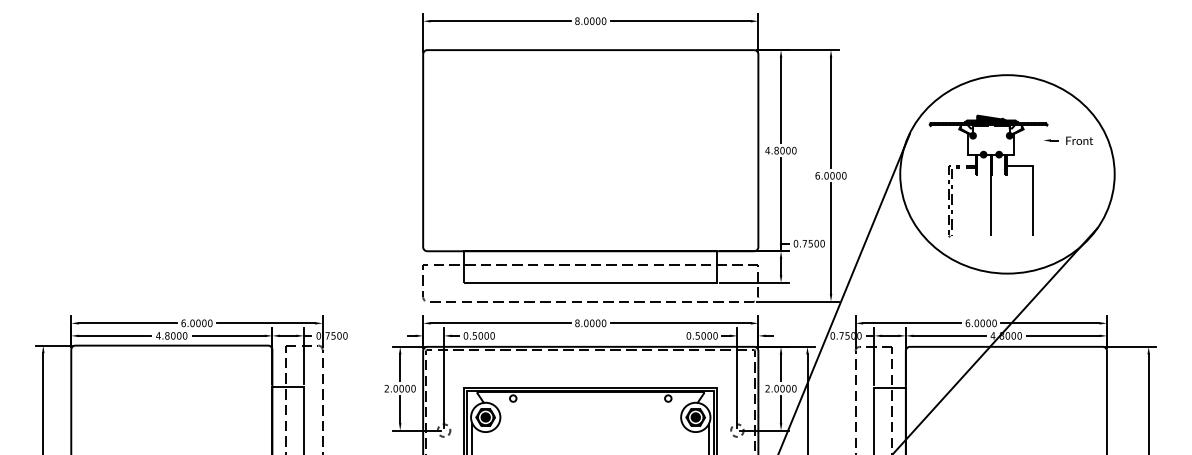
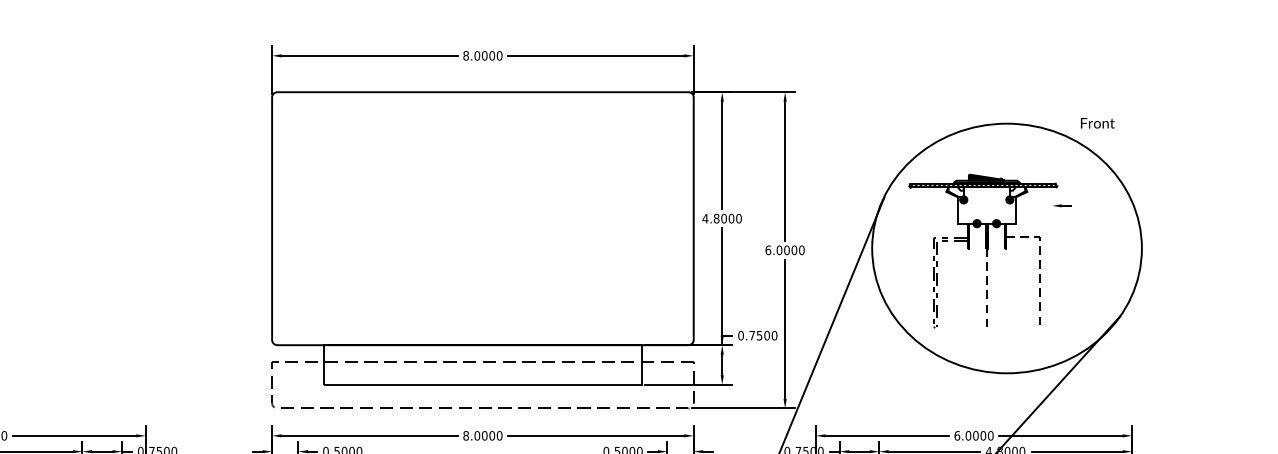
text: (1079, 140) -> (1097, 122), moved
line: (1033, 187) -> (1039, 264), solid -> dashed
line: (991, 205) -> (986, 287), solid -> dashed

